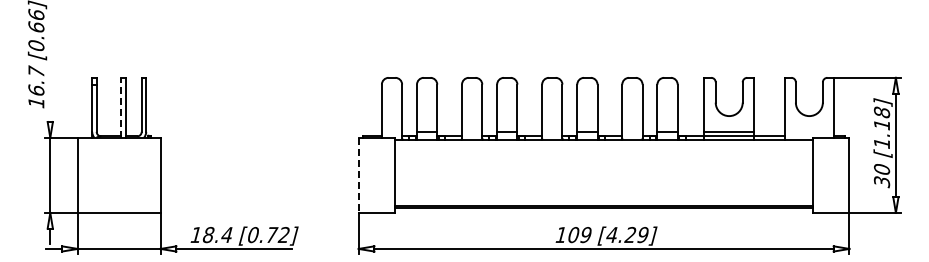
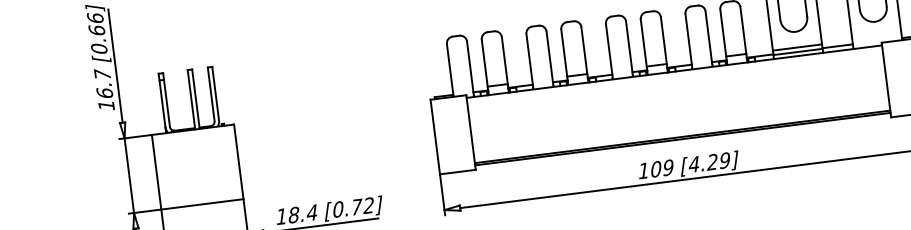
line: (50, 64) -> (115, 65), added
line: (121, 107) -> (191, 99), dashed -> solid
line: (358, 175) -> (435, 137), dashed -> solid

